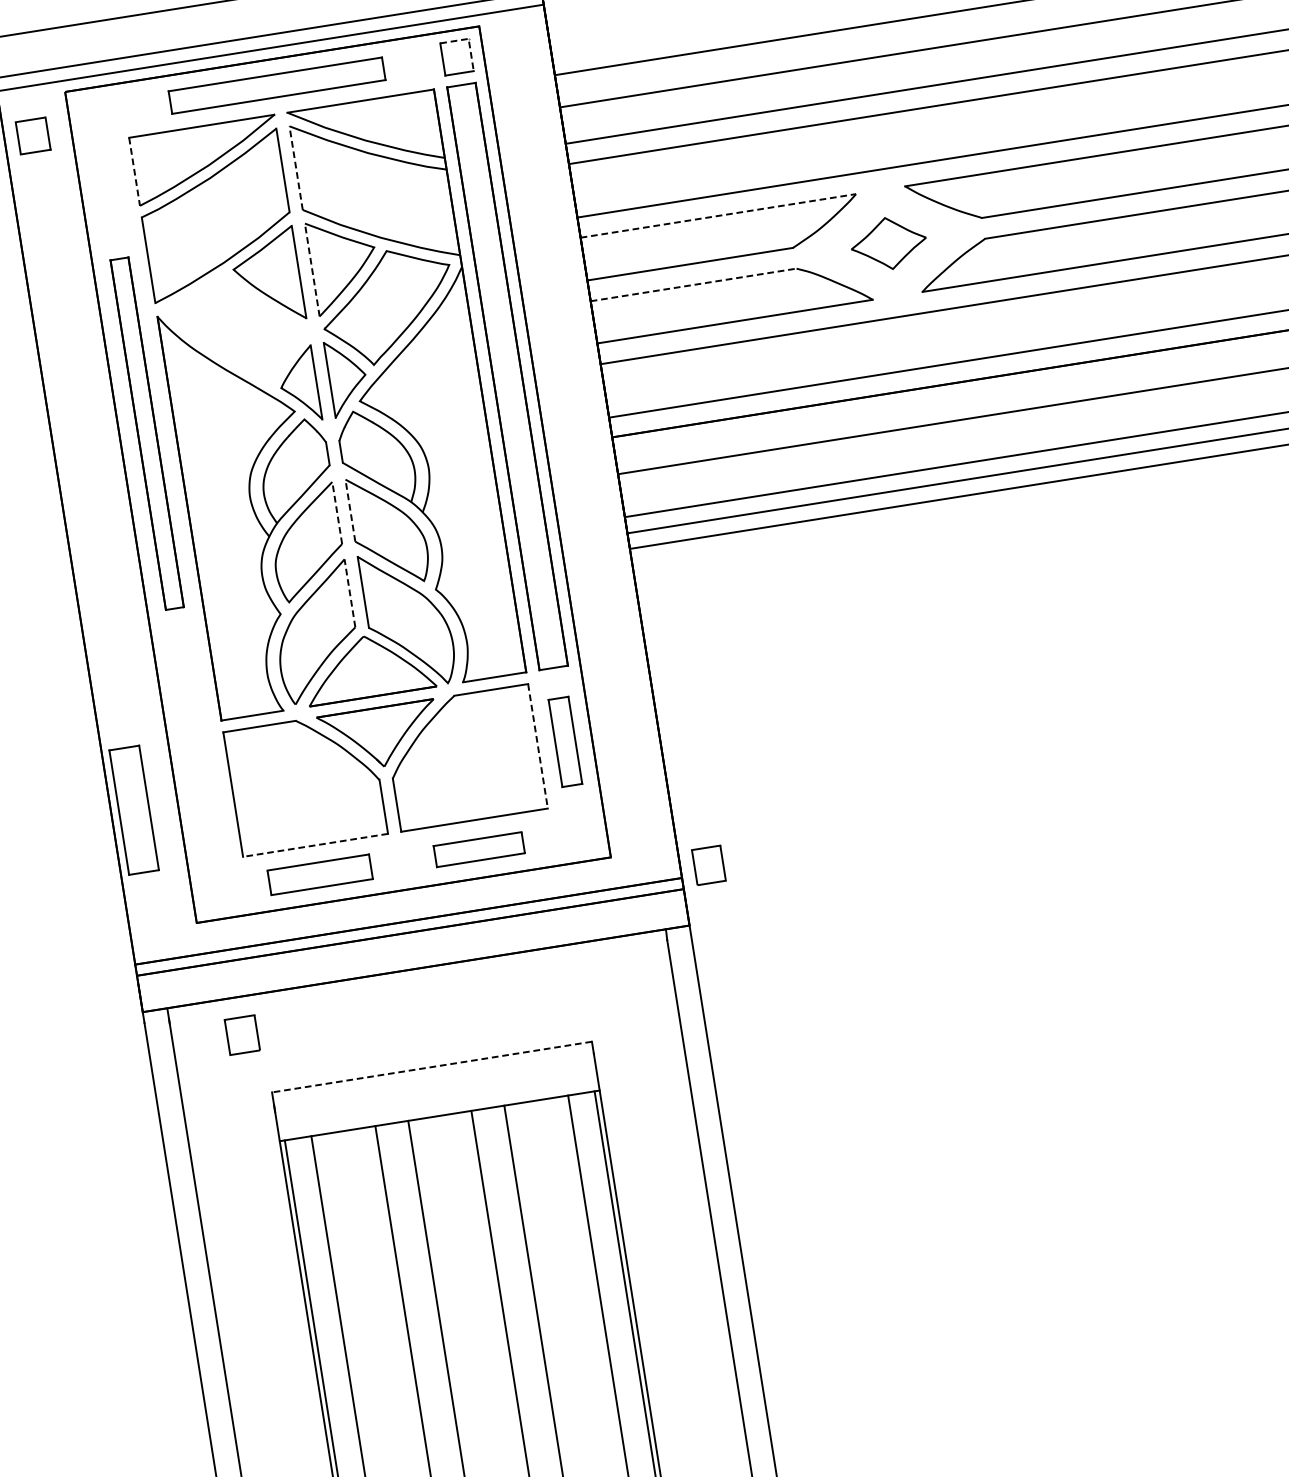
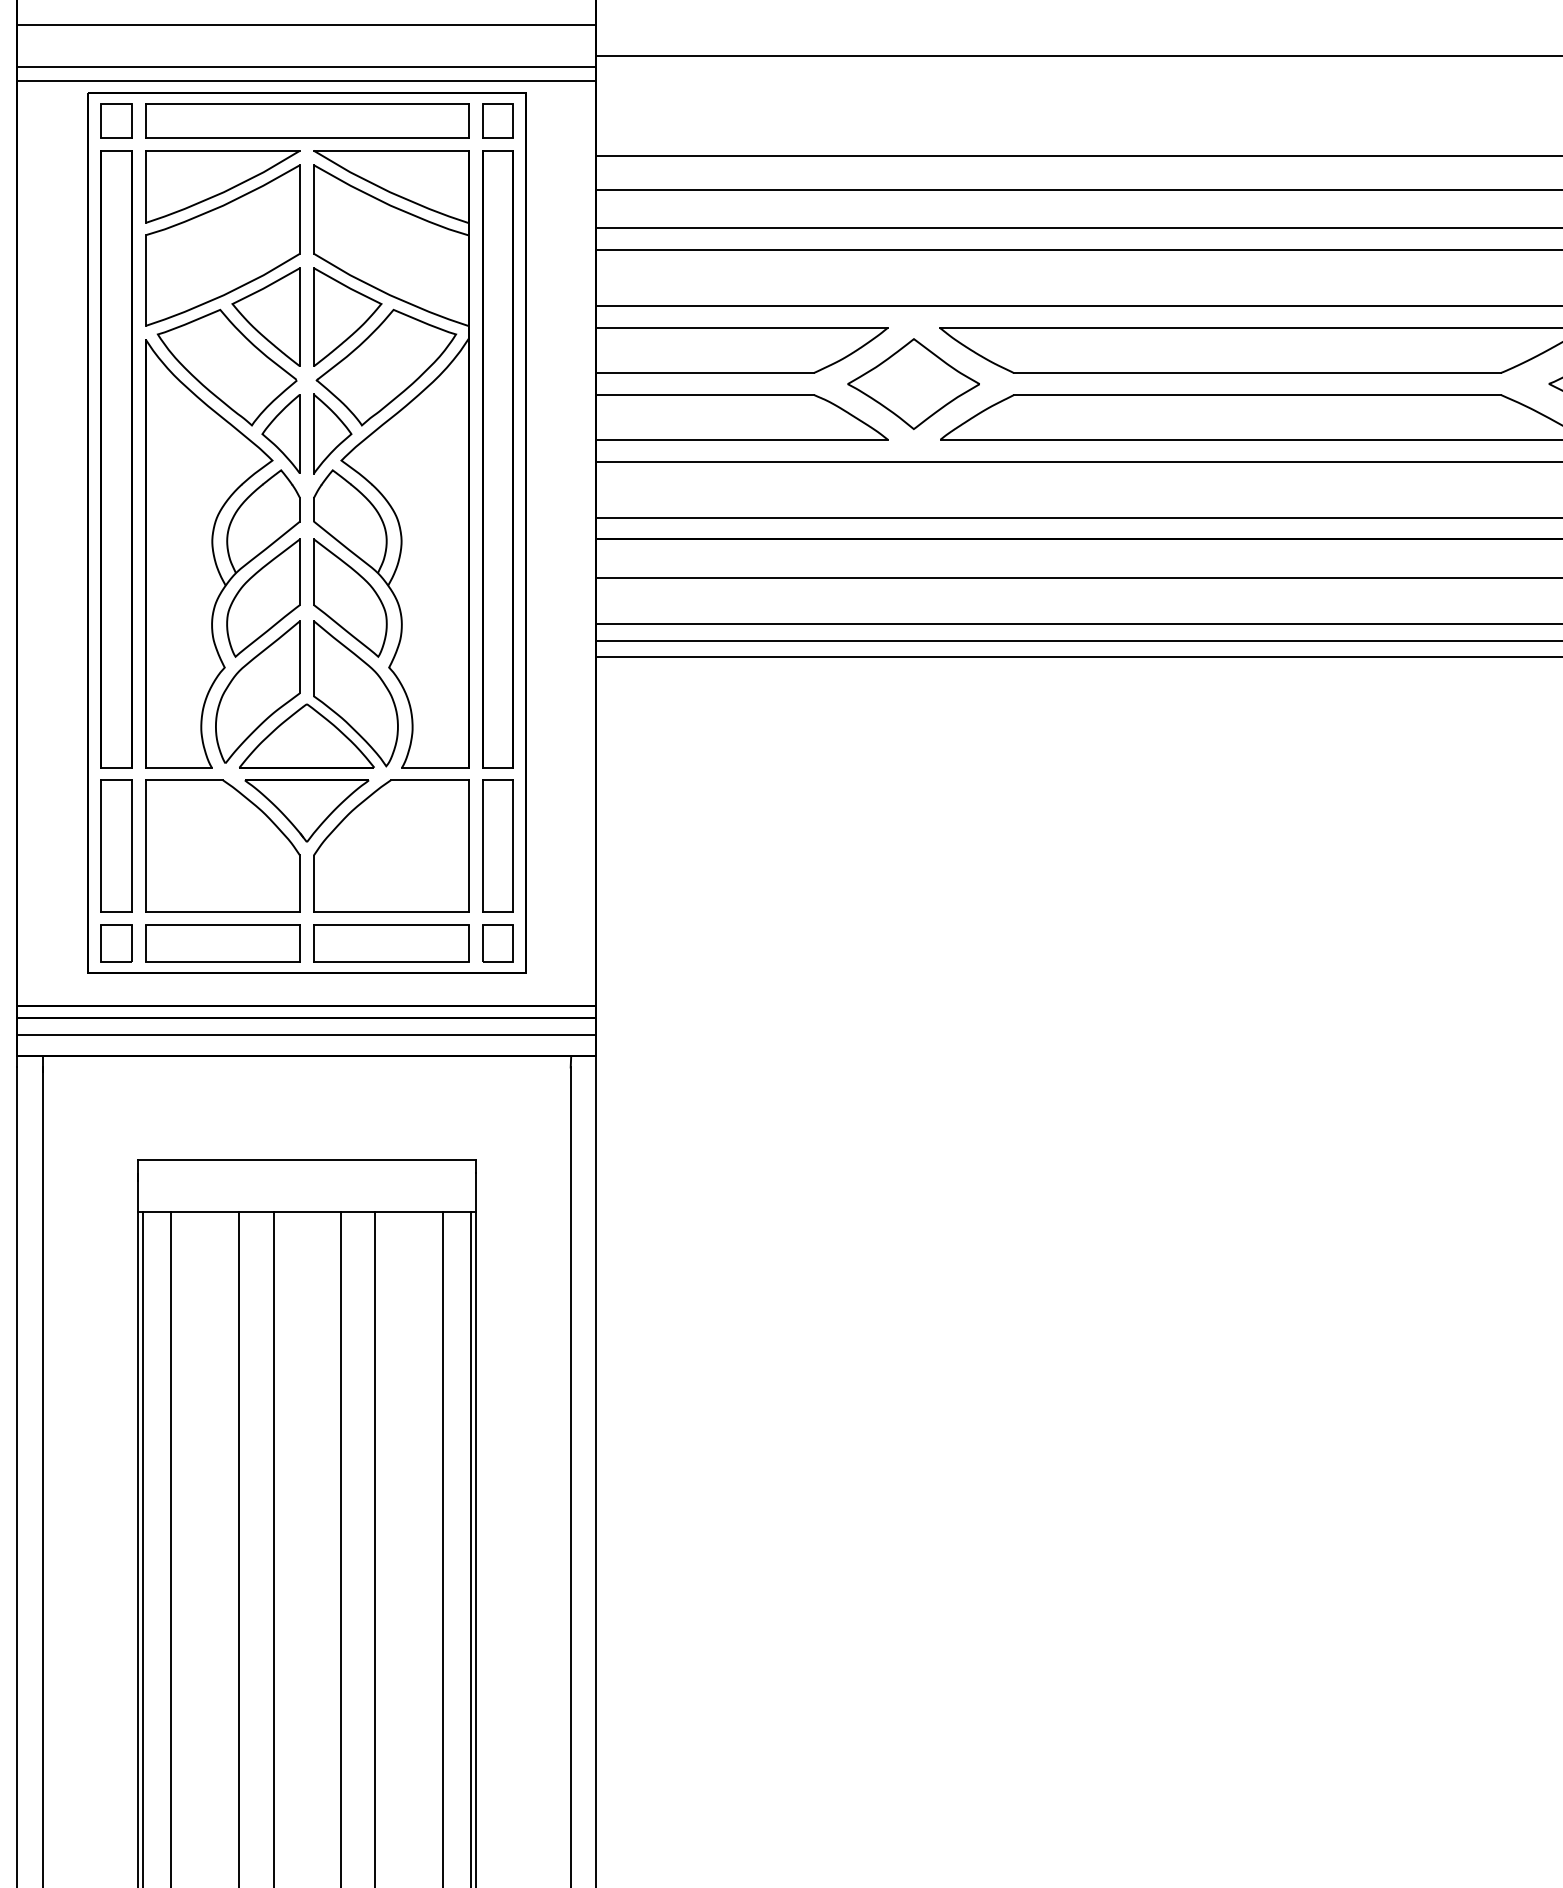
line: (469, 40) -> (513, 105), dashed -> solid
part: (276, 85) -> (307, 120), size x1.43
part: (33, 135) -> (116, 120), moved
line: (295, 167) -> (313, 208), dashed -> solid
line: (134, 172) -> (146, 187), dashed -> solid
line: (718, 215) -> (742, 327), dashed -> solid
part: (888, 243) -> (913, 384), size x1.67
line: (311, 269) -> (313, 316), dashed -> solid
line: (693, 285) -> (705, 395), dashed -> solid
curve: (221, 351) -> (206, 386), added
part: (147, 433) -> (116, 459), size x1.67
line: (350, 511) -> (313, 572), dashed -> solid
line: (337, 513) -> (299, 572), dashed -> solid
line: (349, 592) -> (299, 656), dashed -> solid
part: (564, 741) -> (497, 845), size x1.43
line: (537, 746) -> (468, 846), dashed -> solid
part: (134, 809) -> (116, 845), moved
line: (316, 845) -> (223, 912), dashed -> solid
part: (479, 849) -> (391, 943), size x1.67
part: (708, 865) -> (497, 943), moved
part: (319, 875) -> (222, 943), size x1.43
line: (412, 948) -> (306, 1034), added
part: (242, 1035) -> (116, 943), moved
line: (431, 1067) -> (306, 1160), dashed -> solid

